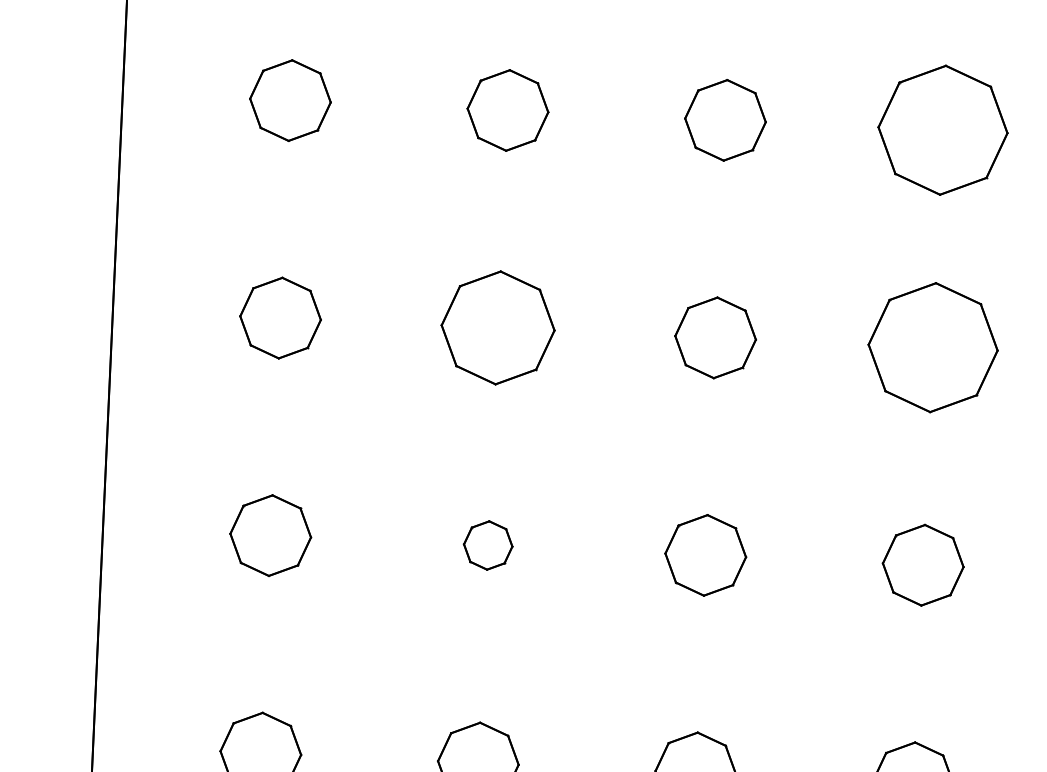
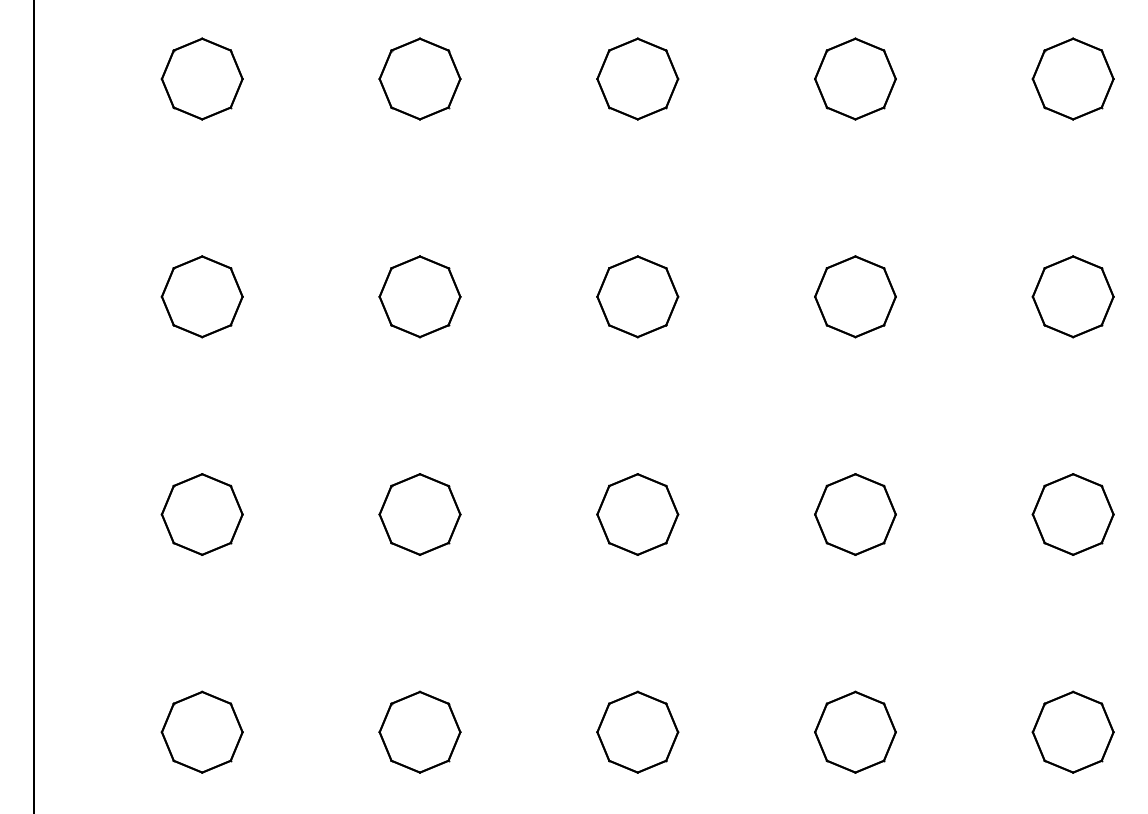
part: (943, 129) -> (855, 78), size x0.62
part: (497, 327) -> (419, 296), size x0.71
part: (933, 347) -> (855, 296), size x0.62
part: (487, 545) -> (419, 514), size x1.67

